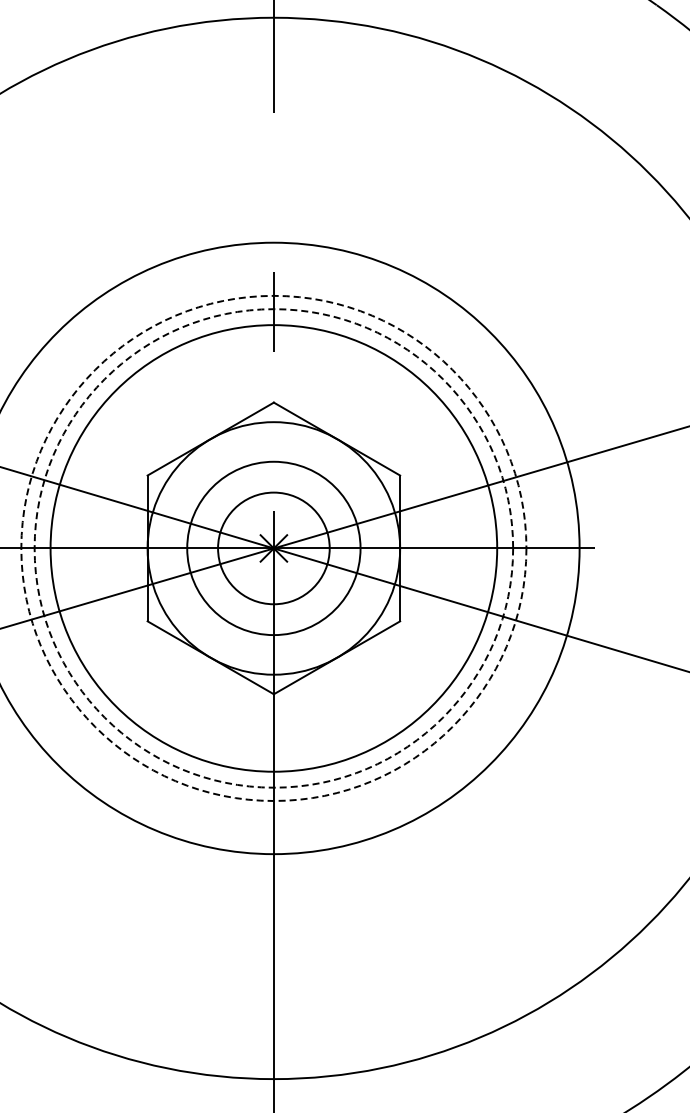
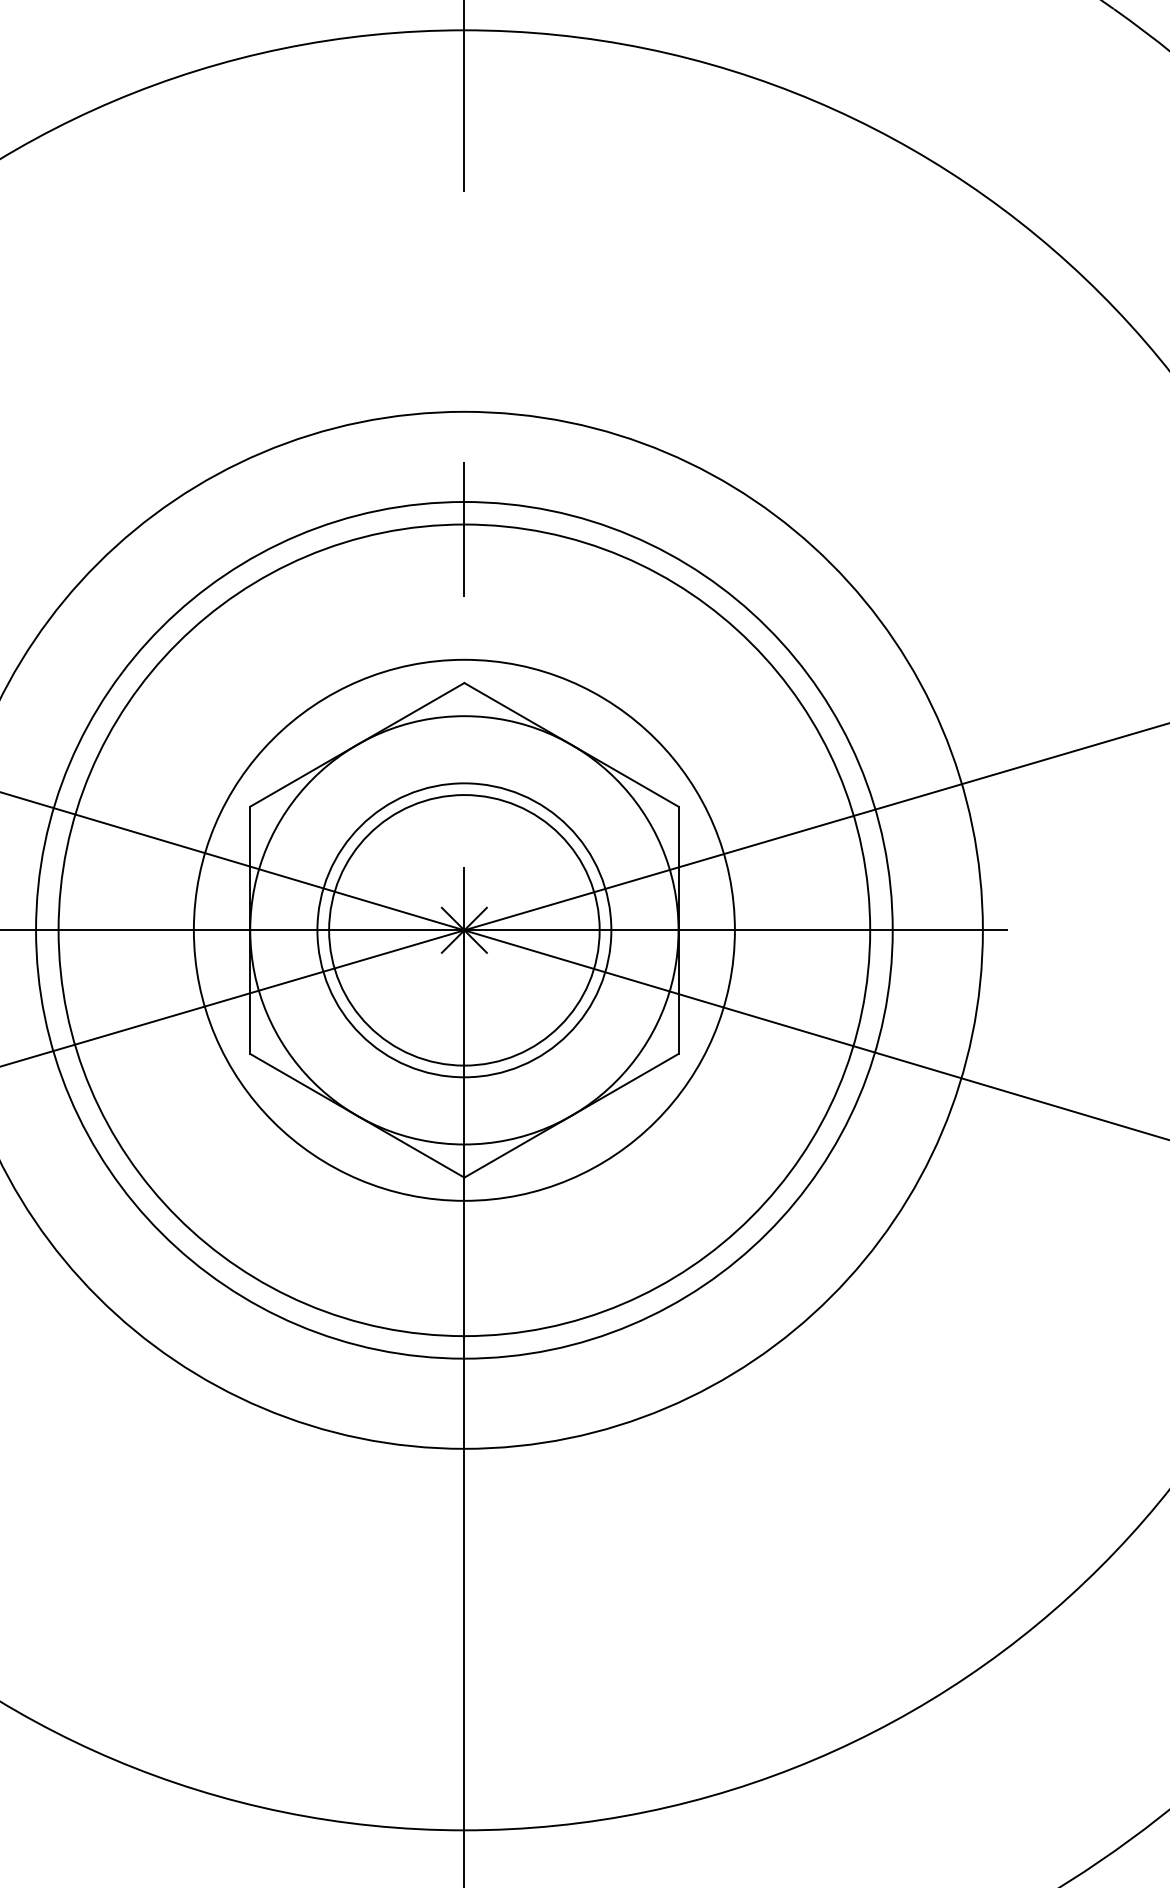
circle: (273, 547) -> (463, 928), size x0.71
circle: (273, 548) -> (463, 930), dashed -> solid
circle: (273, 548) -> (463, 930), dashed -> solid
circle: (273, 548) -> (463, 930), size x1.43

